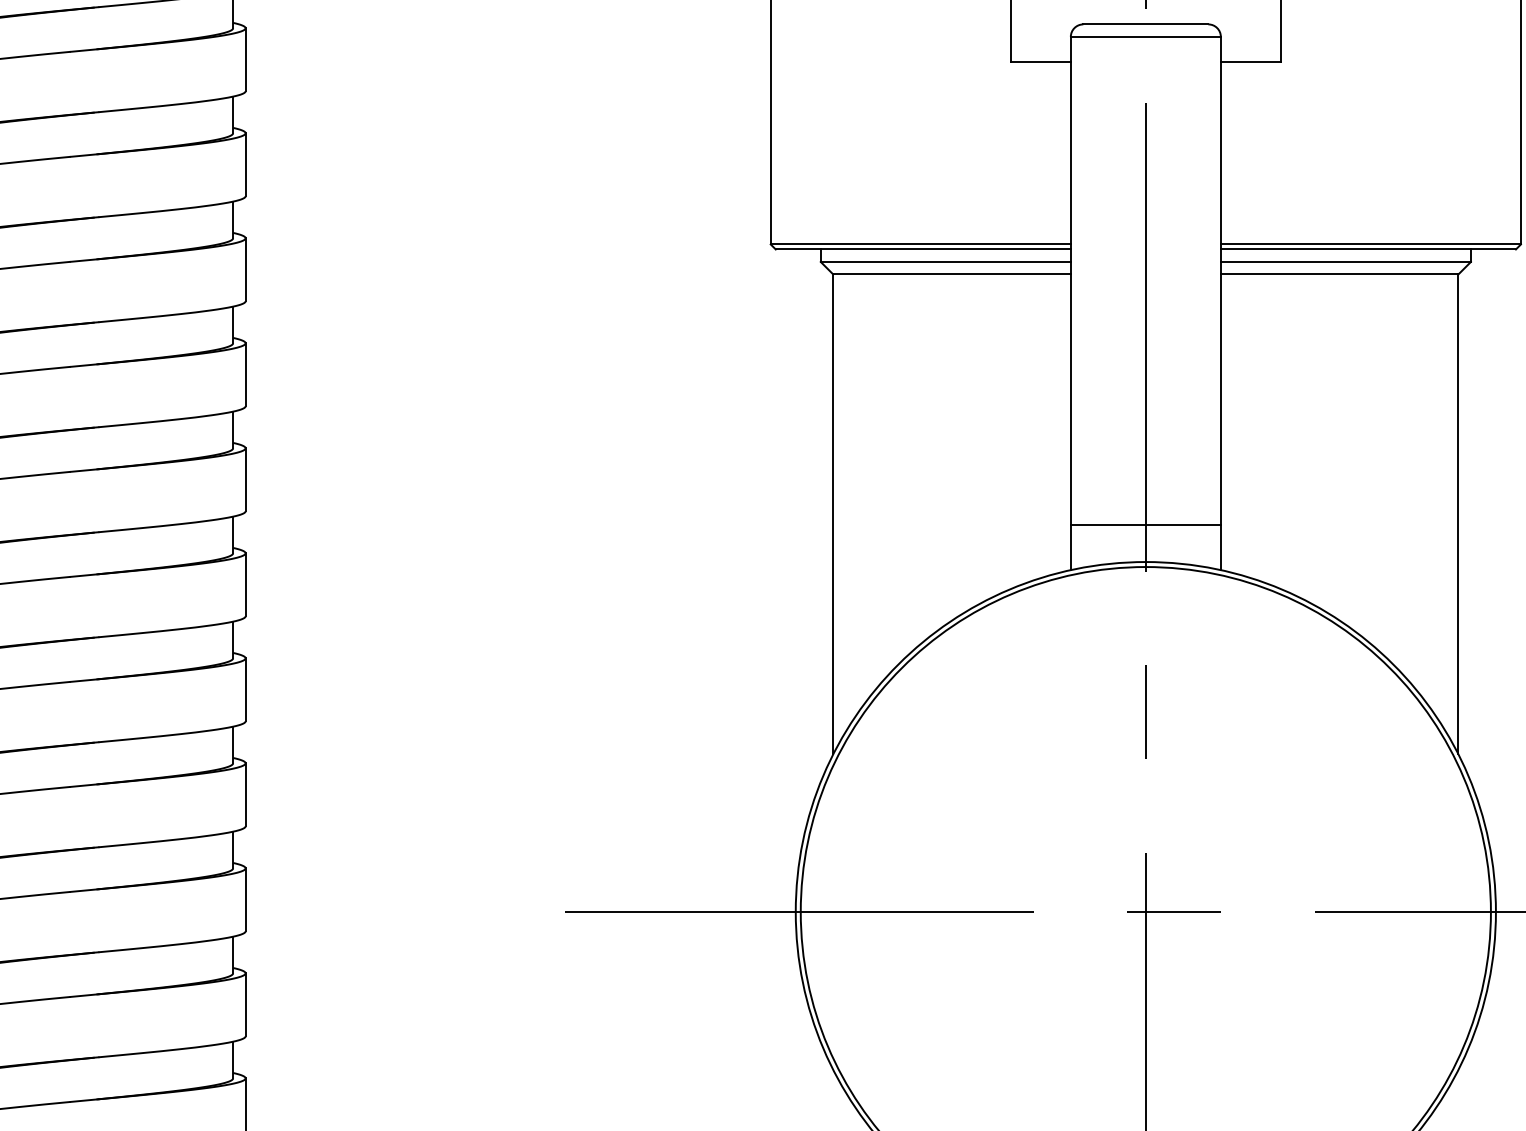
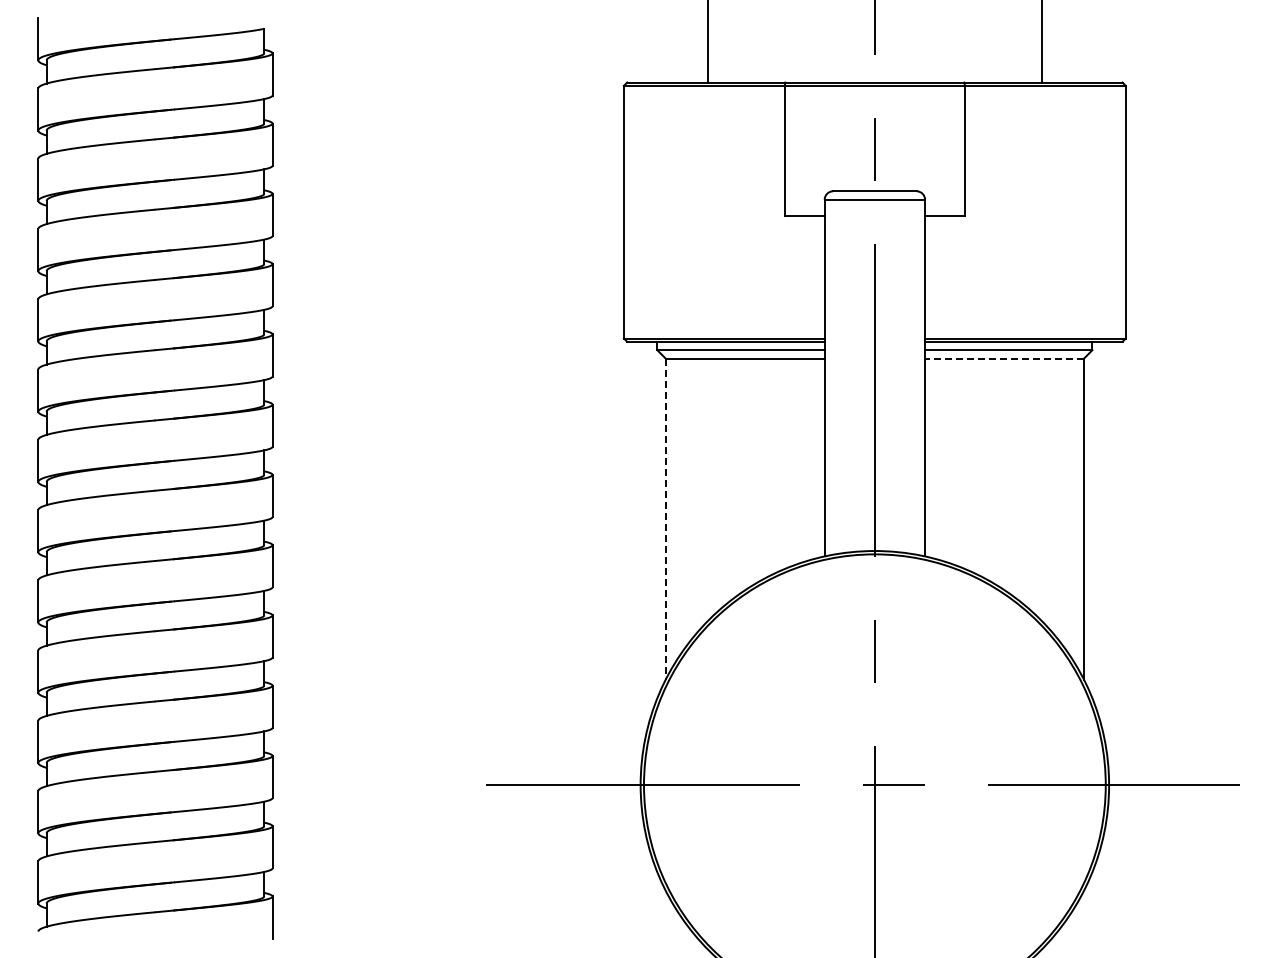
line: (1339, 274) -> (1004, 358), solid -> dashed
line: (832, 514) -> (665, 519), solid -> dashed
line: (1145, 523) -> (874, 525), removed

